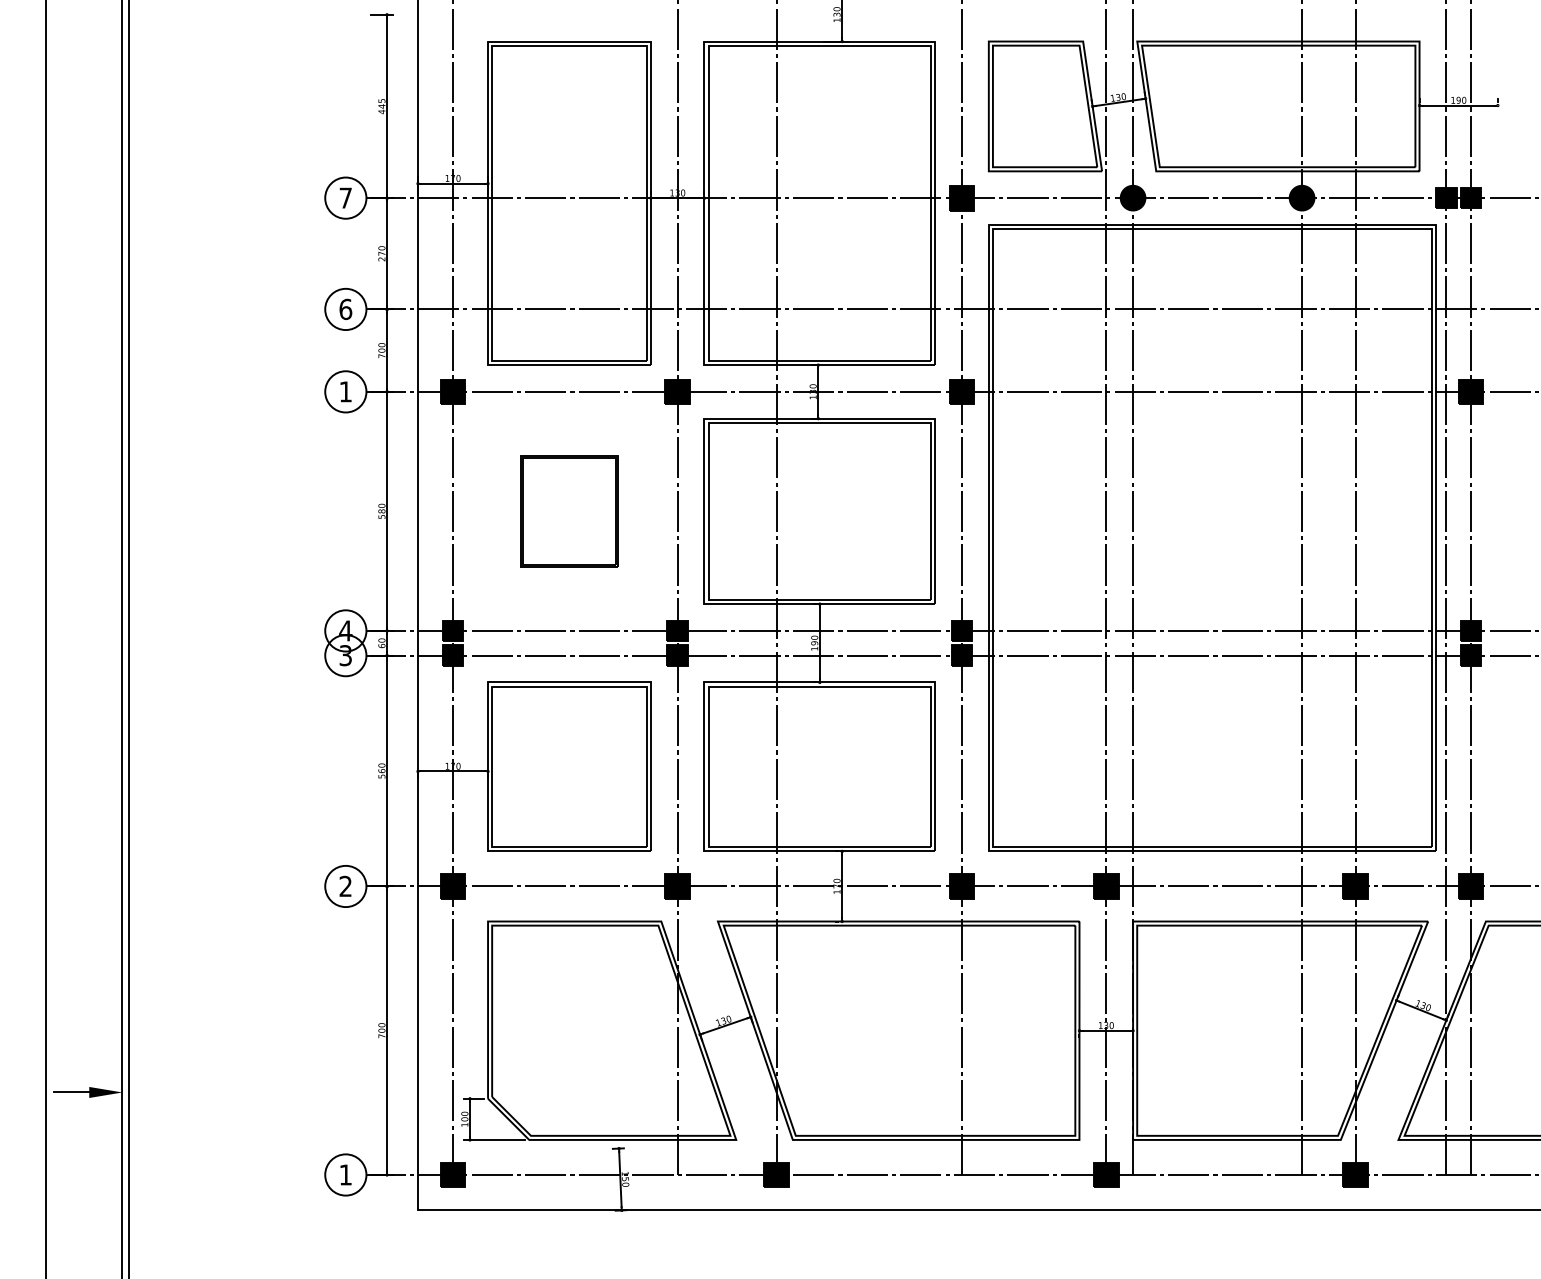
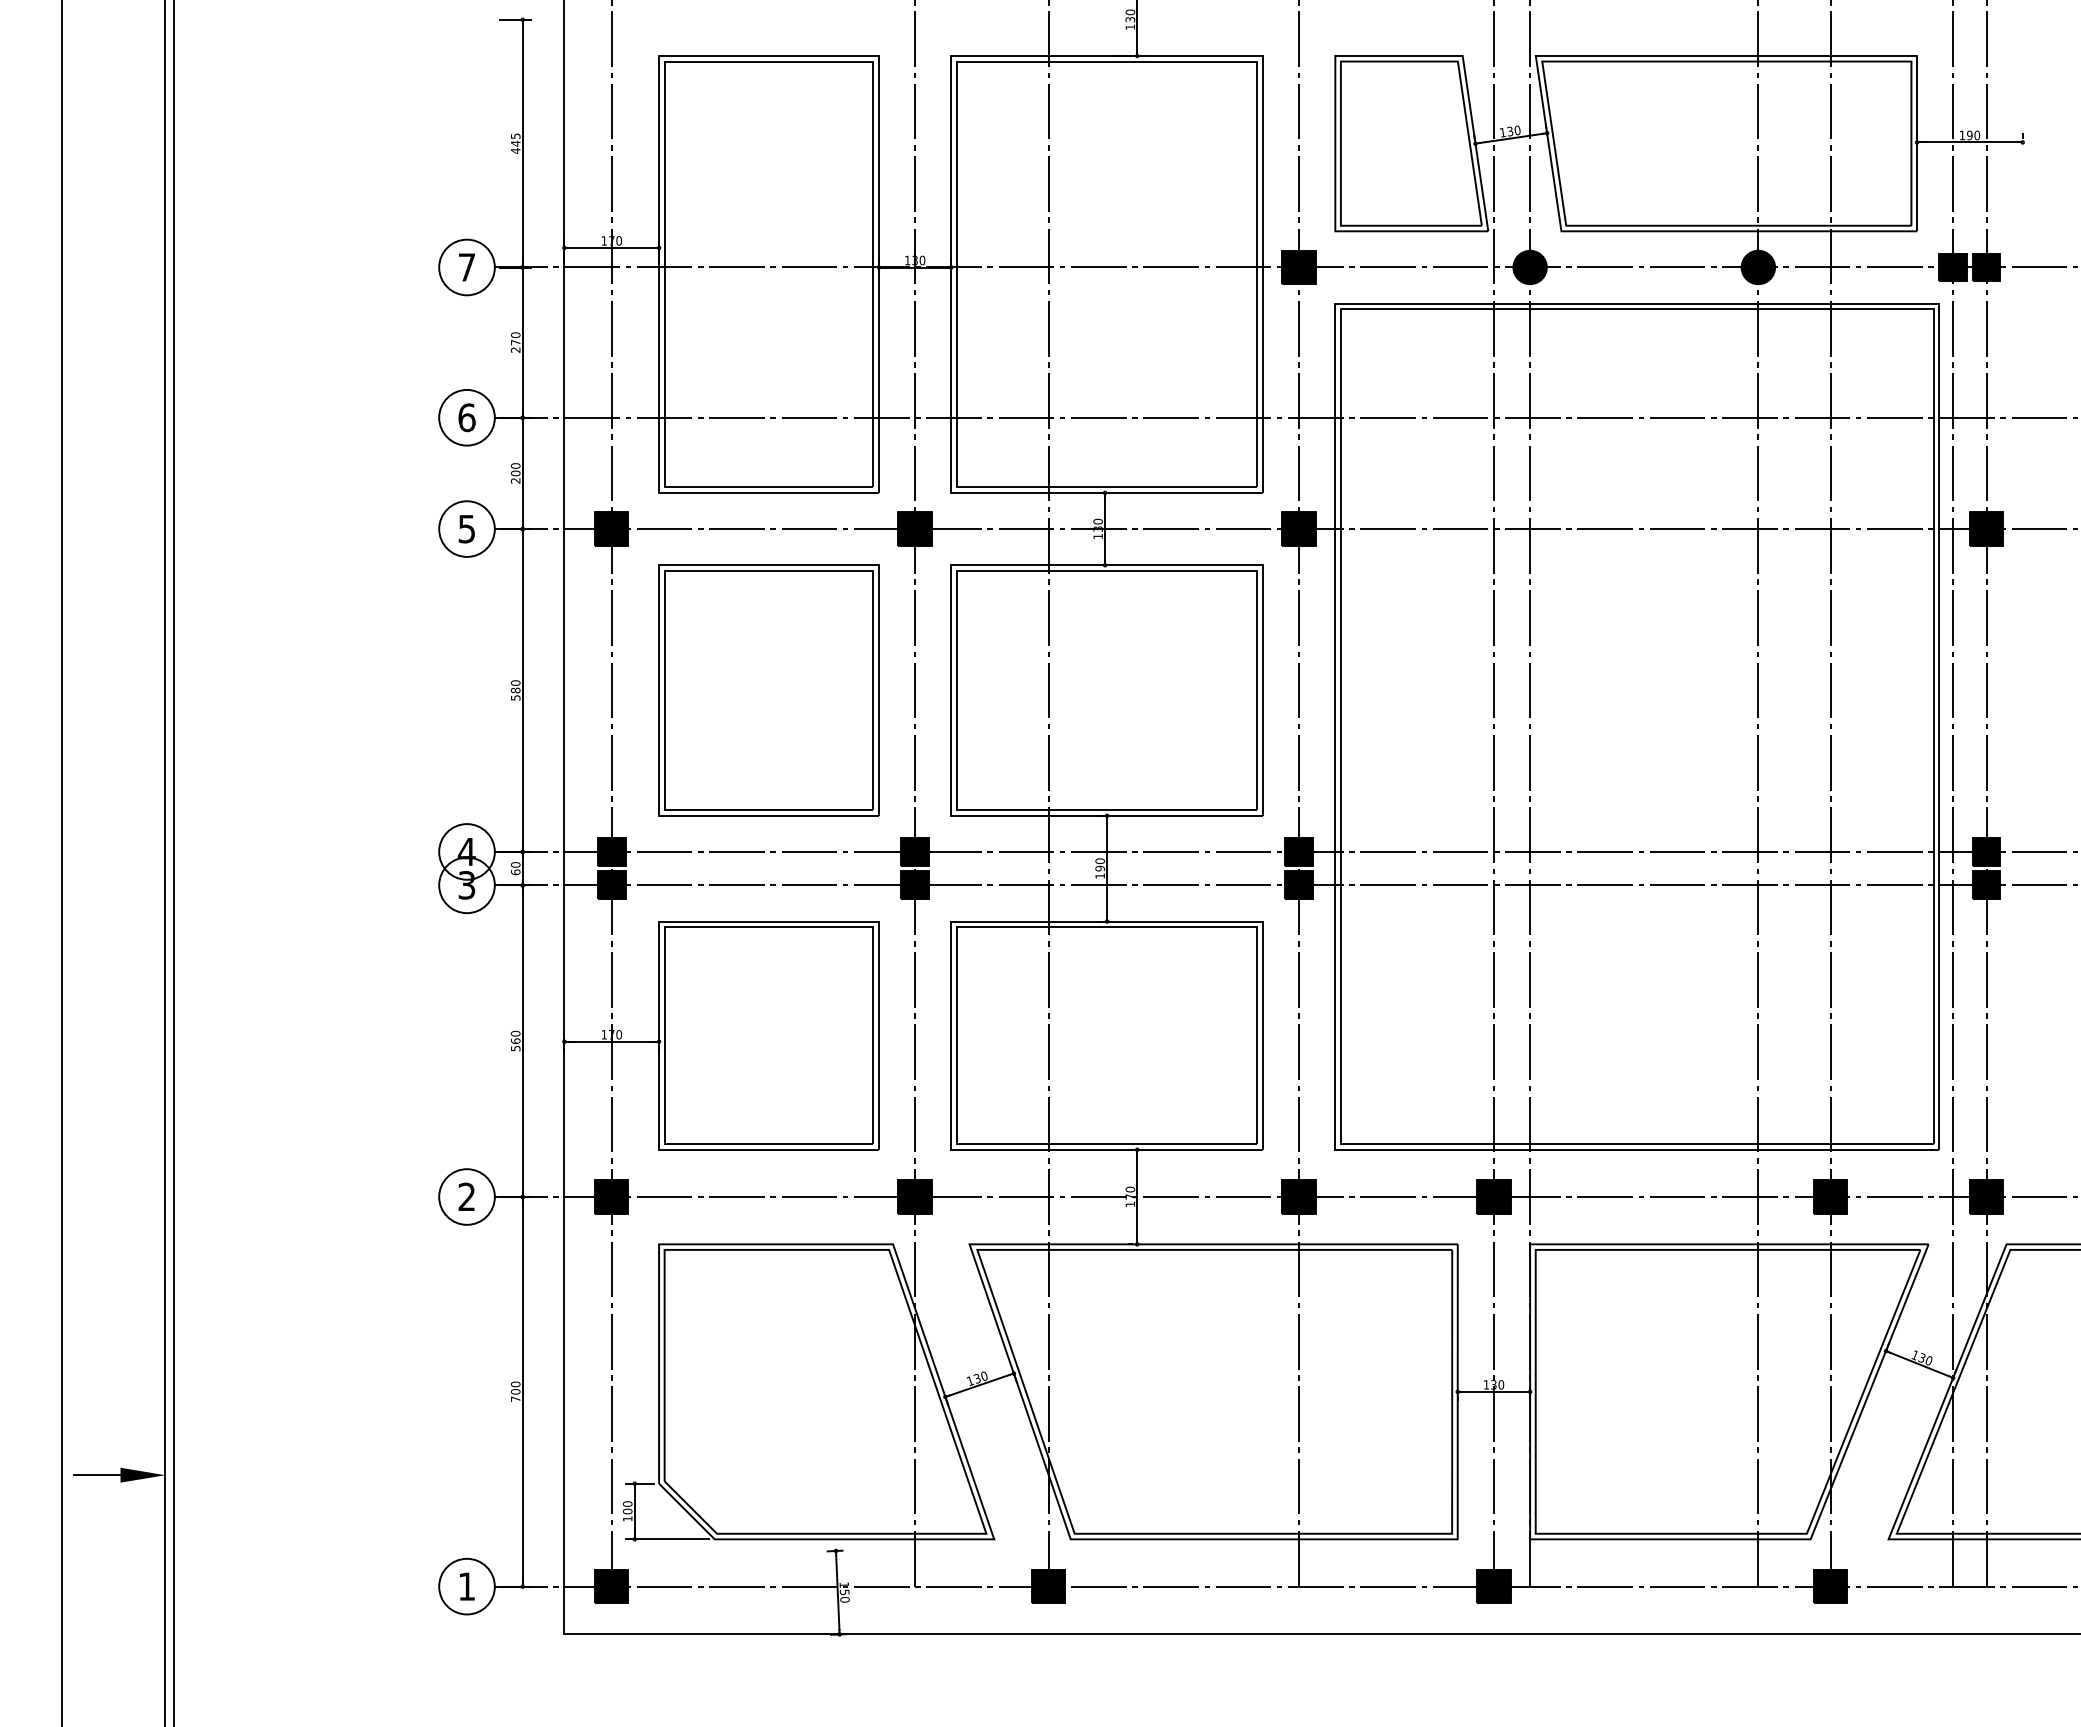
text: (381, 355) -> (515, 480), 700 -> 200
text: (345, 392) -> (466, 529), 1 -> 5
part: (569, 511) -> (768, 690), size x1.67

